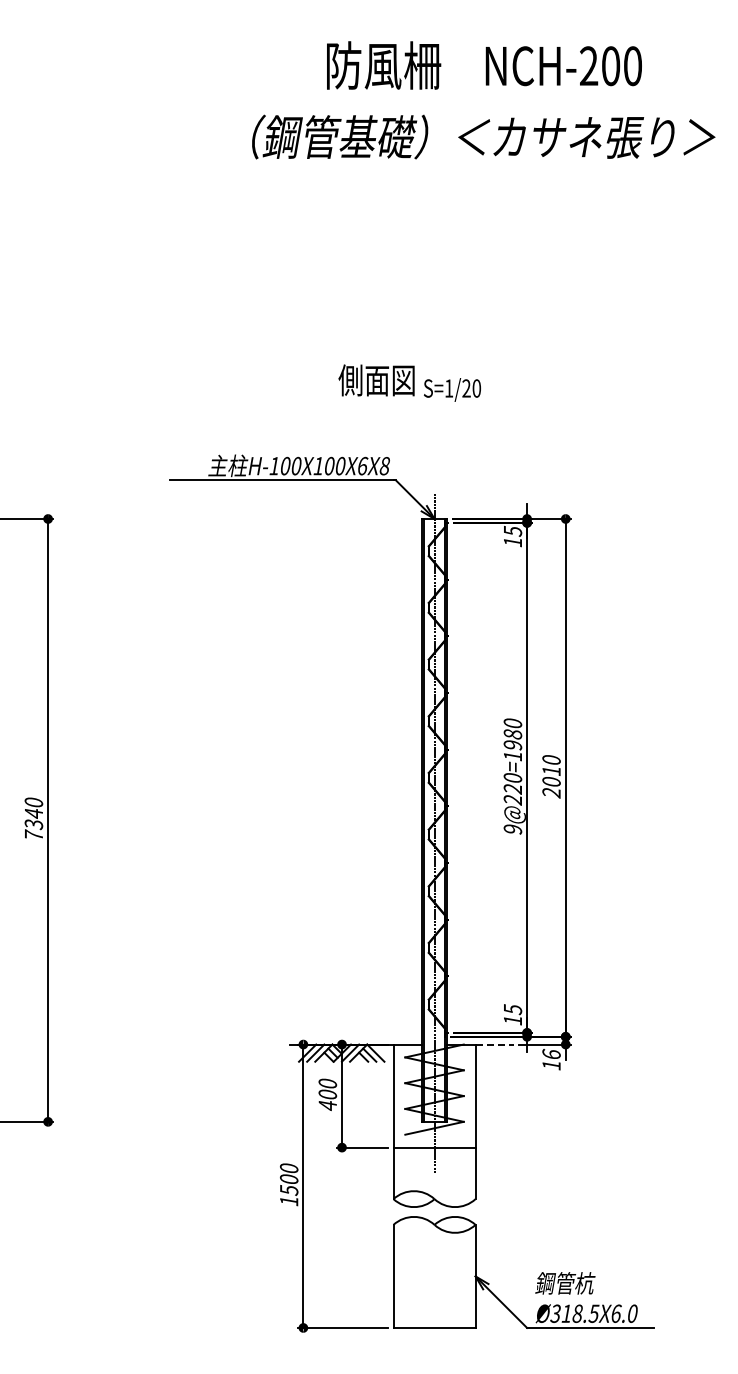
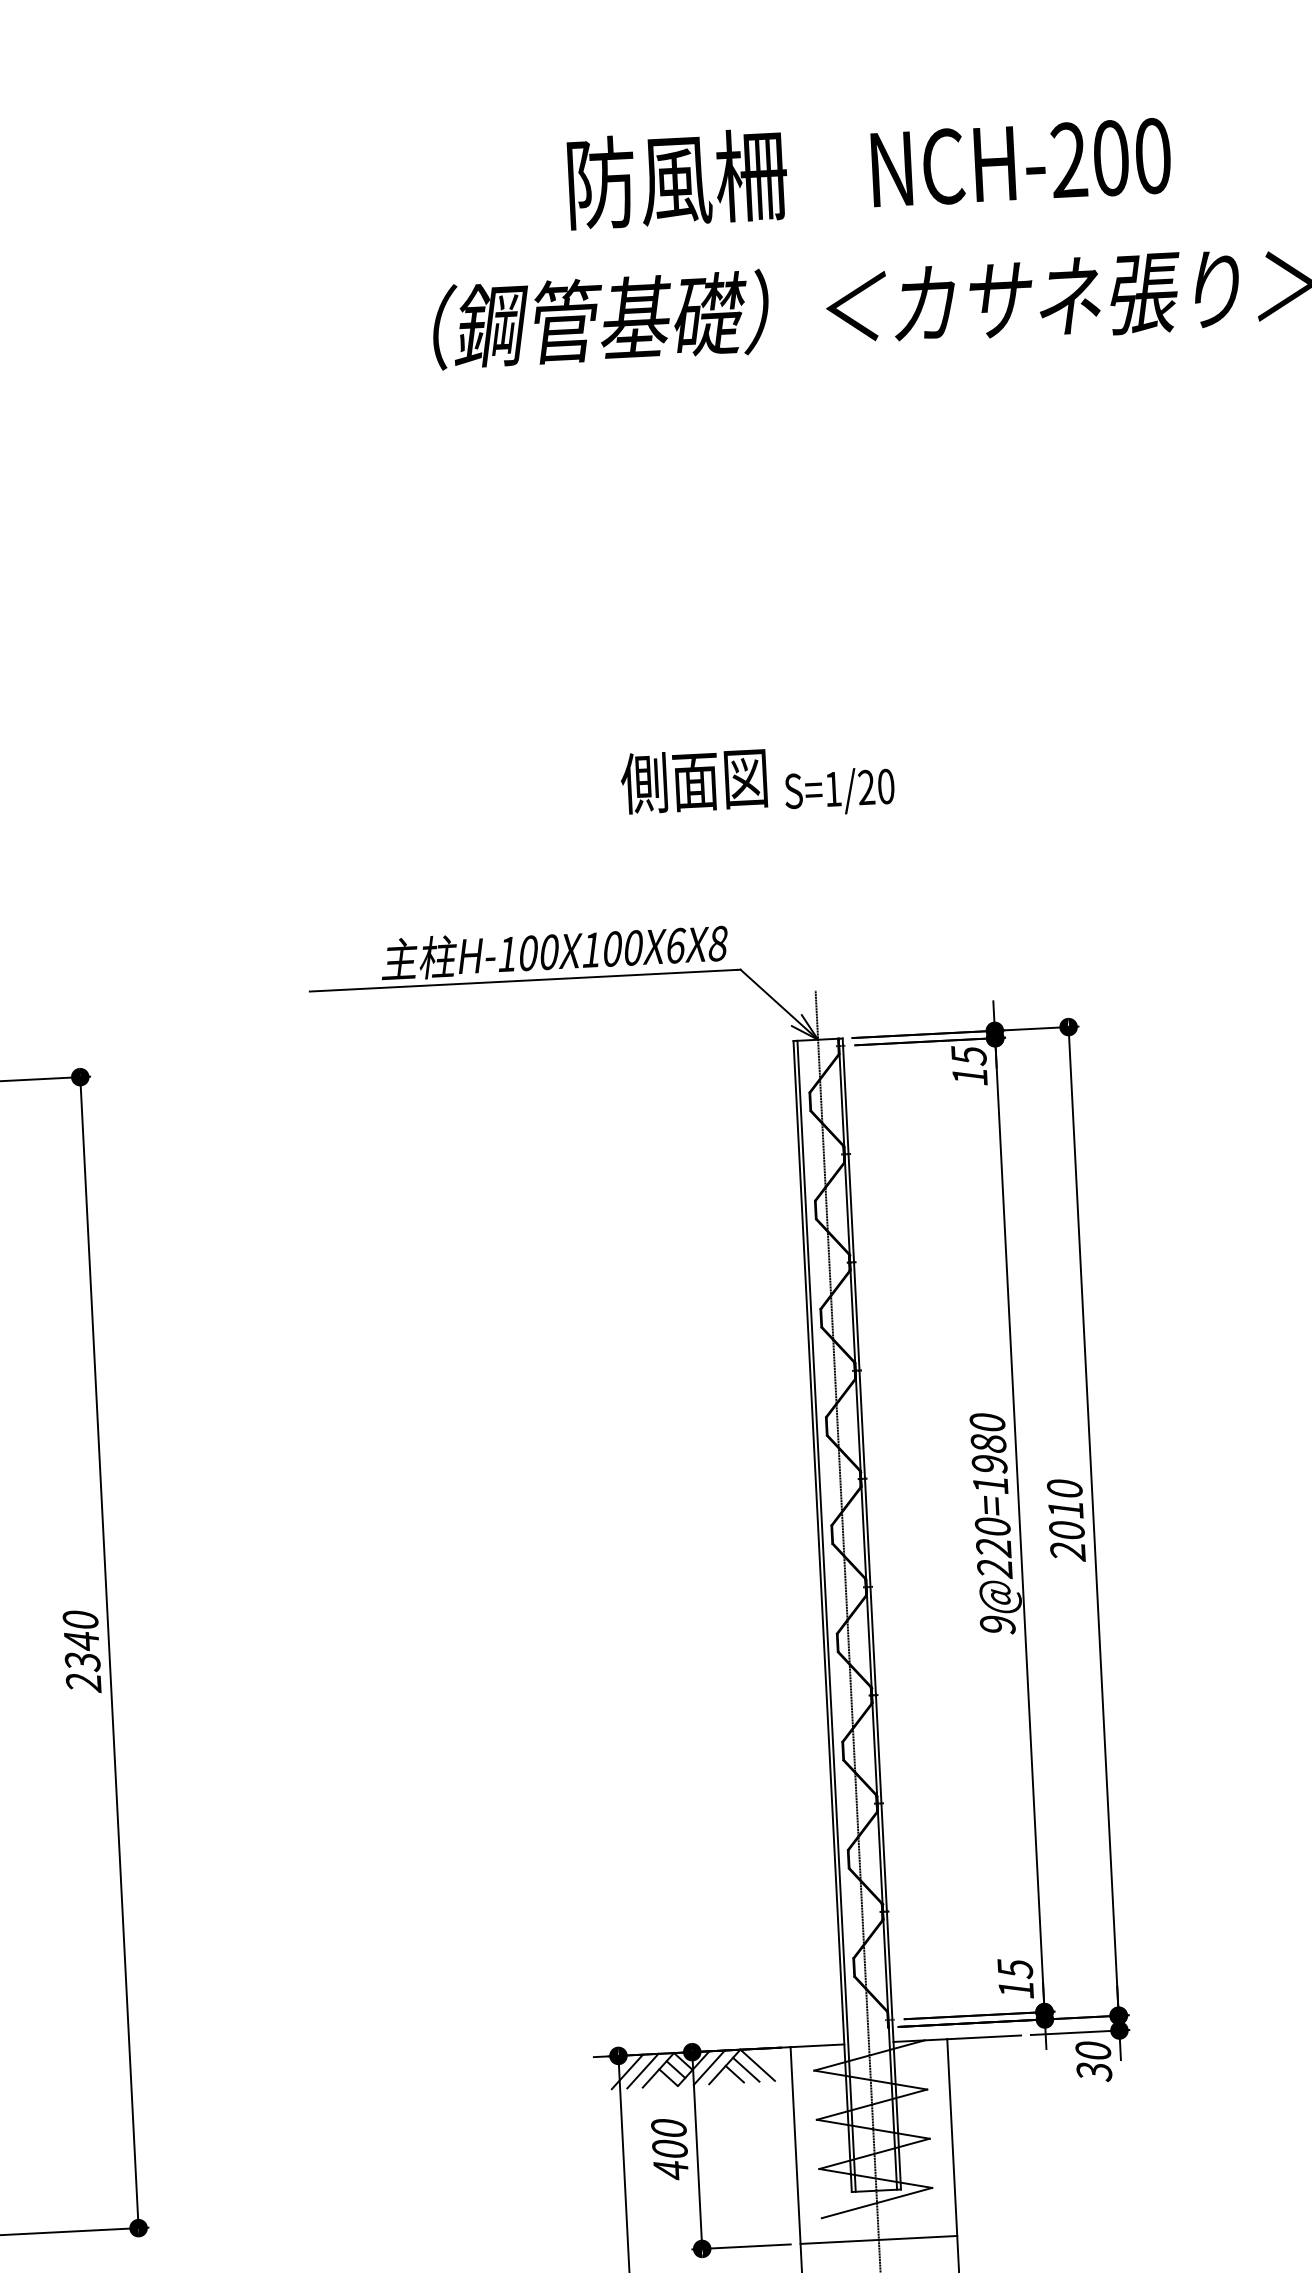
text: (33, 835) -> (82, 1682), 7340 -> 2340
line: (495, 1044) -> (985, 2037), dashed -> solid
text: (551, 1059) -> (1093, 2060), 16 -> 30

